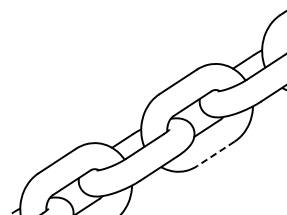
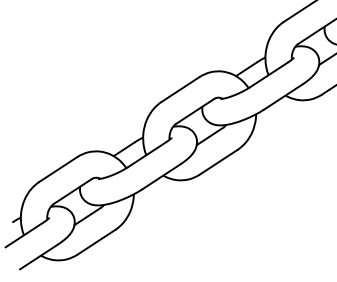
line: (215, 154) -> (218, 162), dashed -> solid

